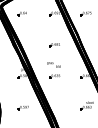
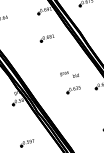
part: (54, 45) -> (47, 38), moved
part: (53, 70) -> (70, 82), moved

